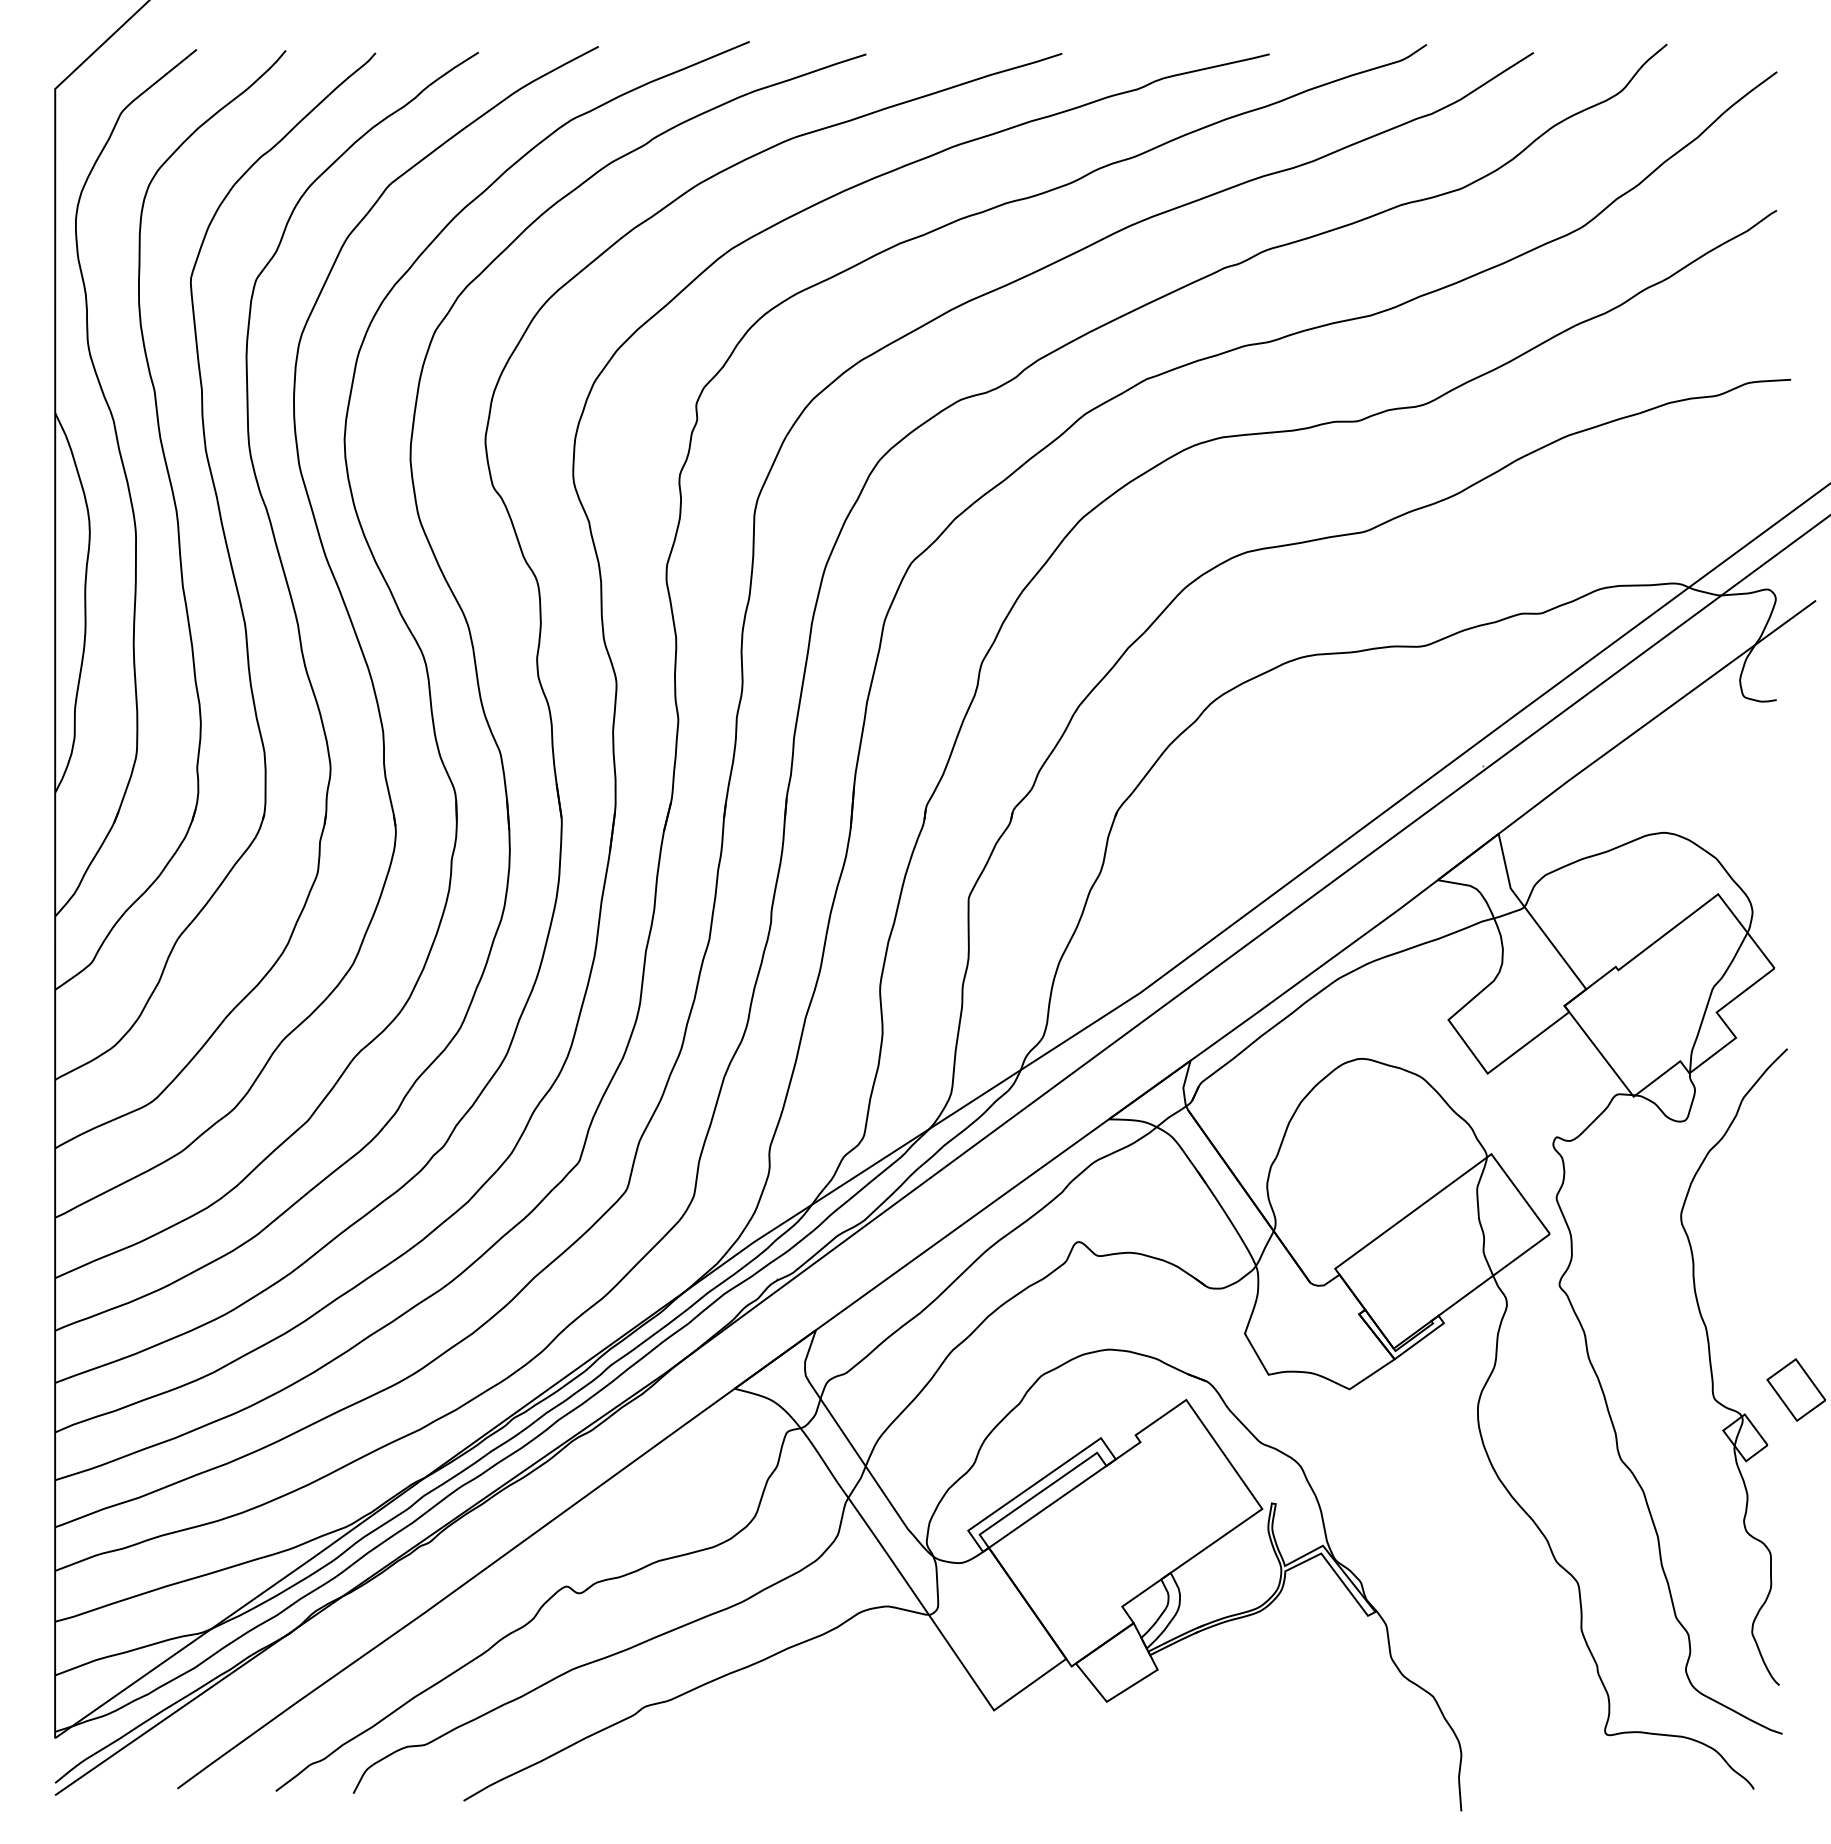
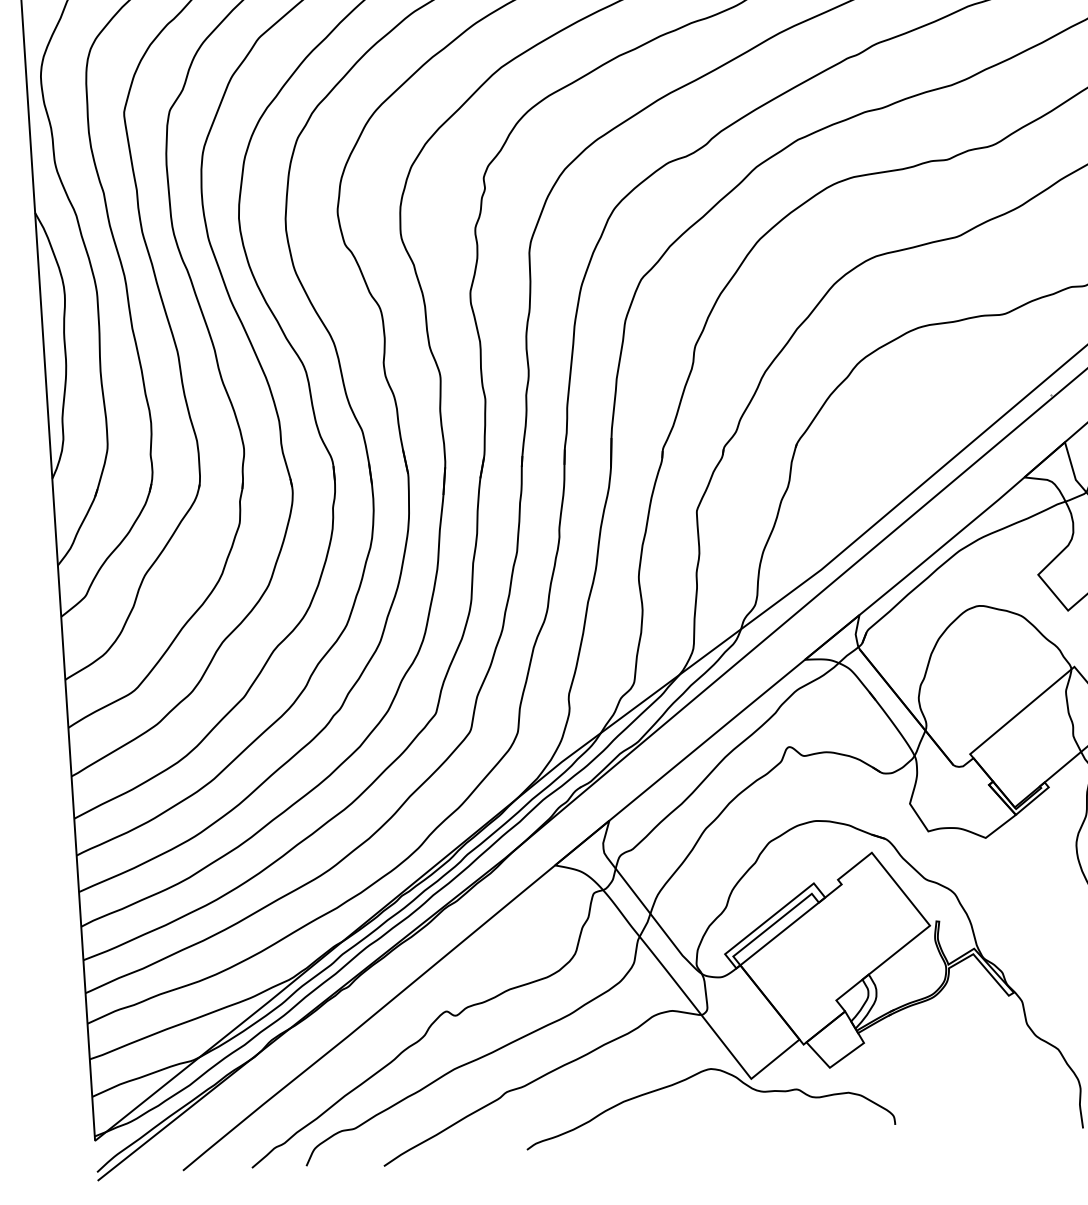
curve: (915, 1700) -> (695, 1075), added

